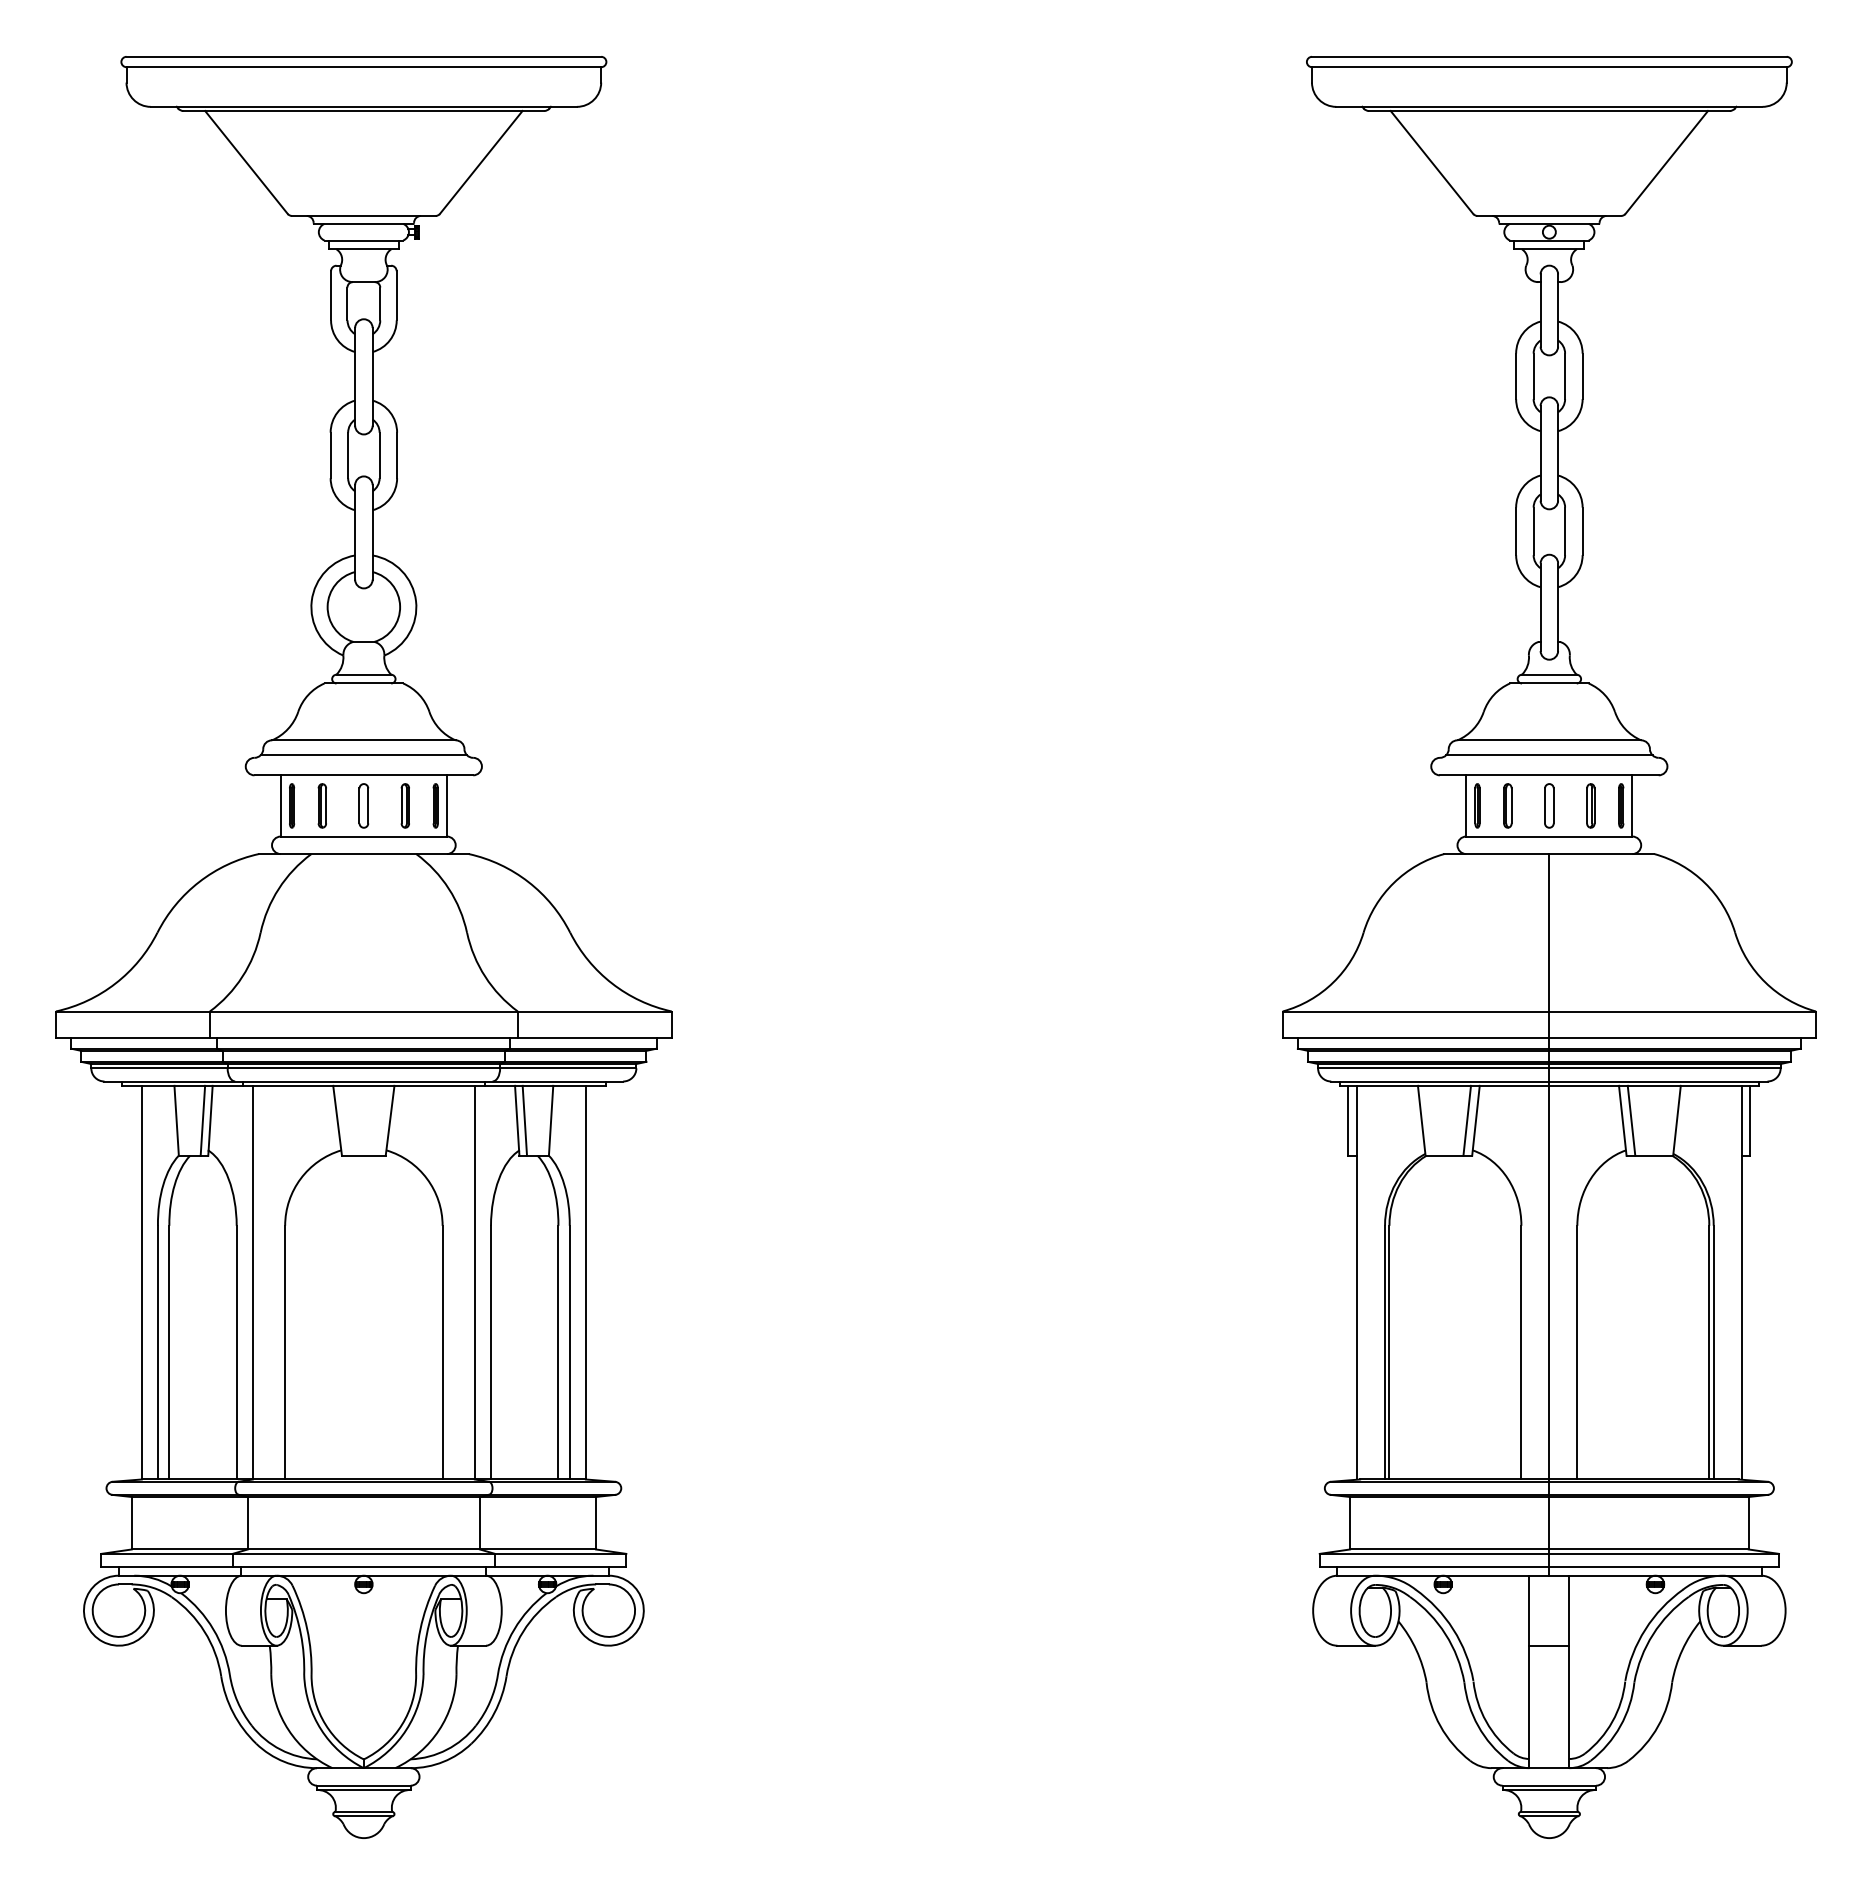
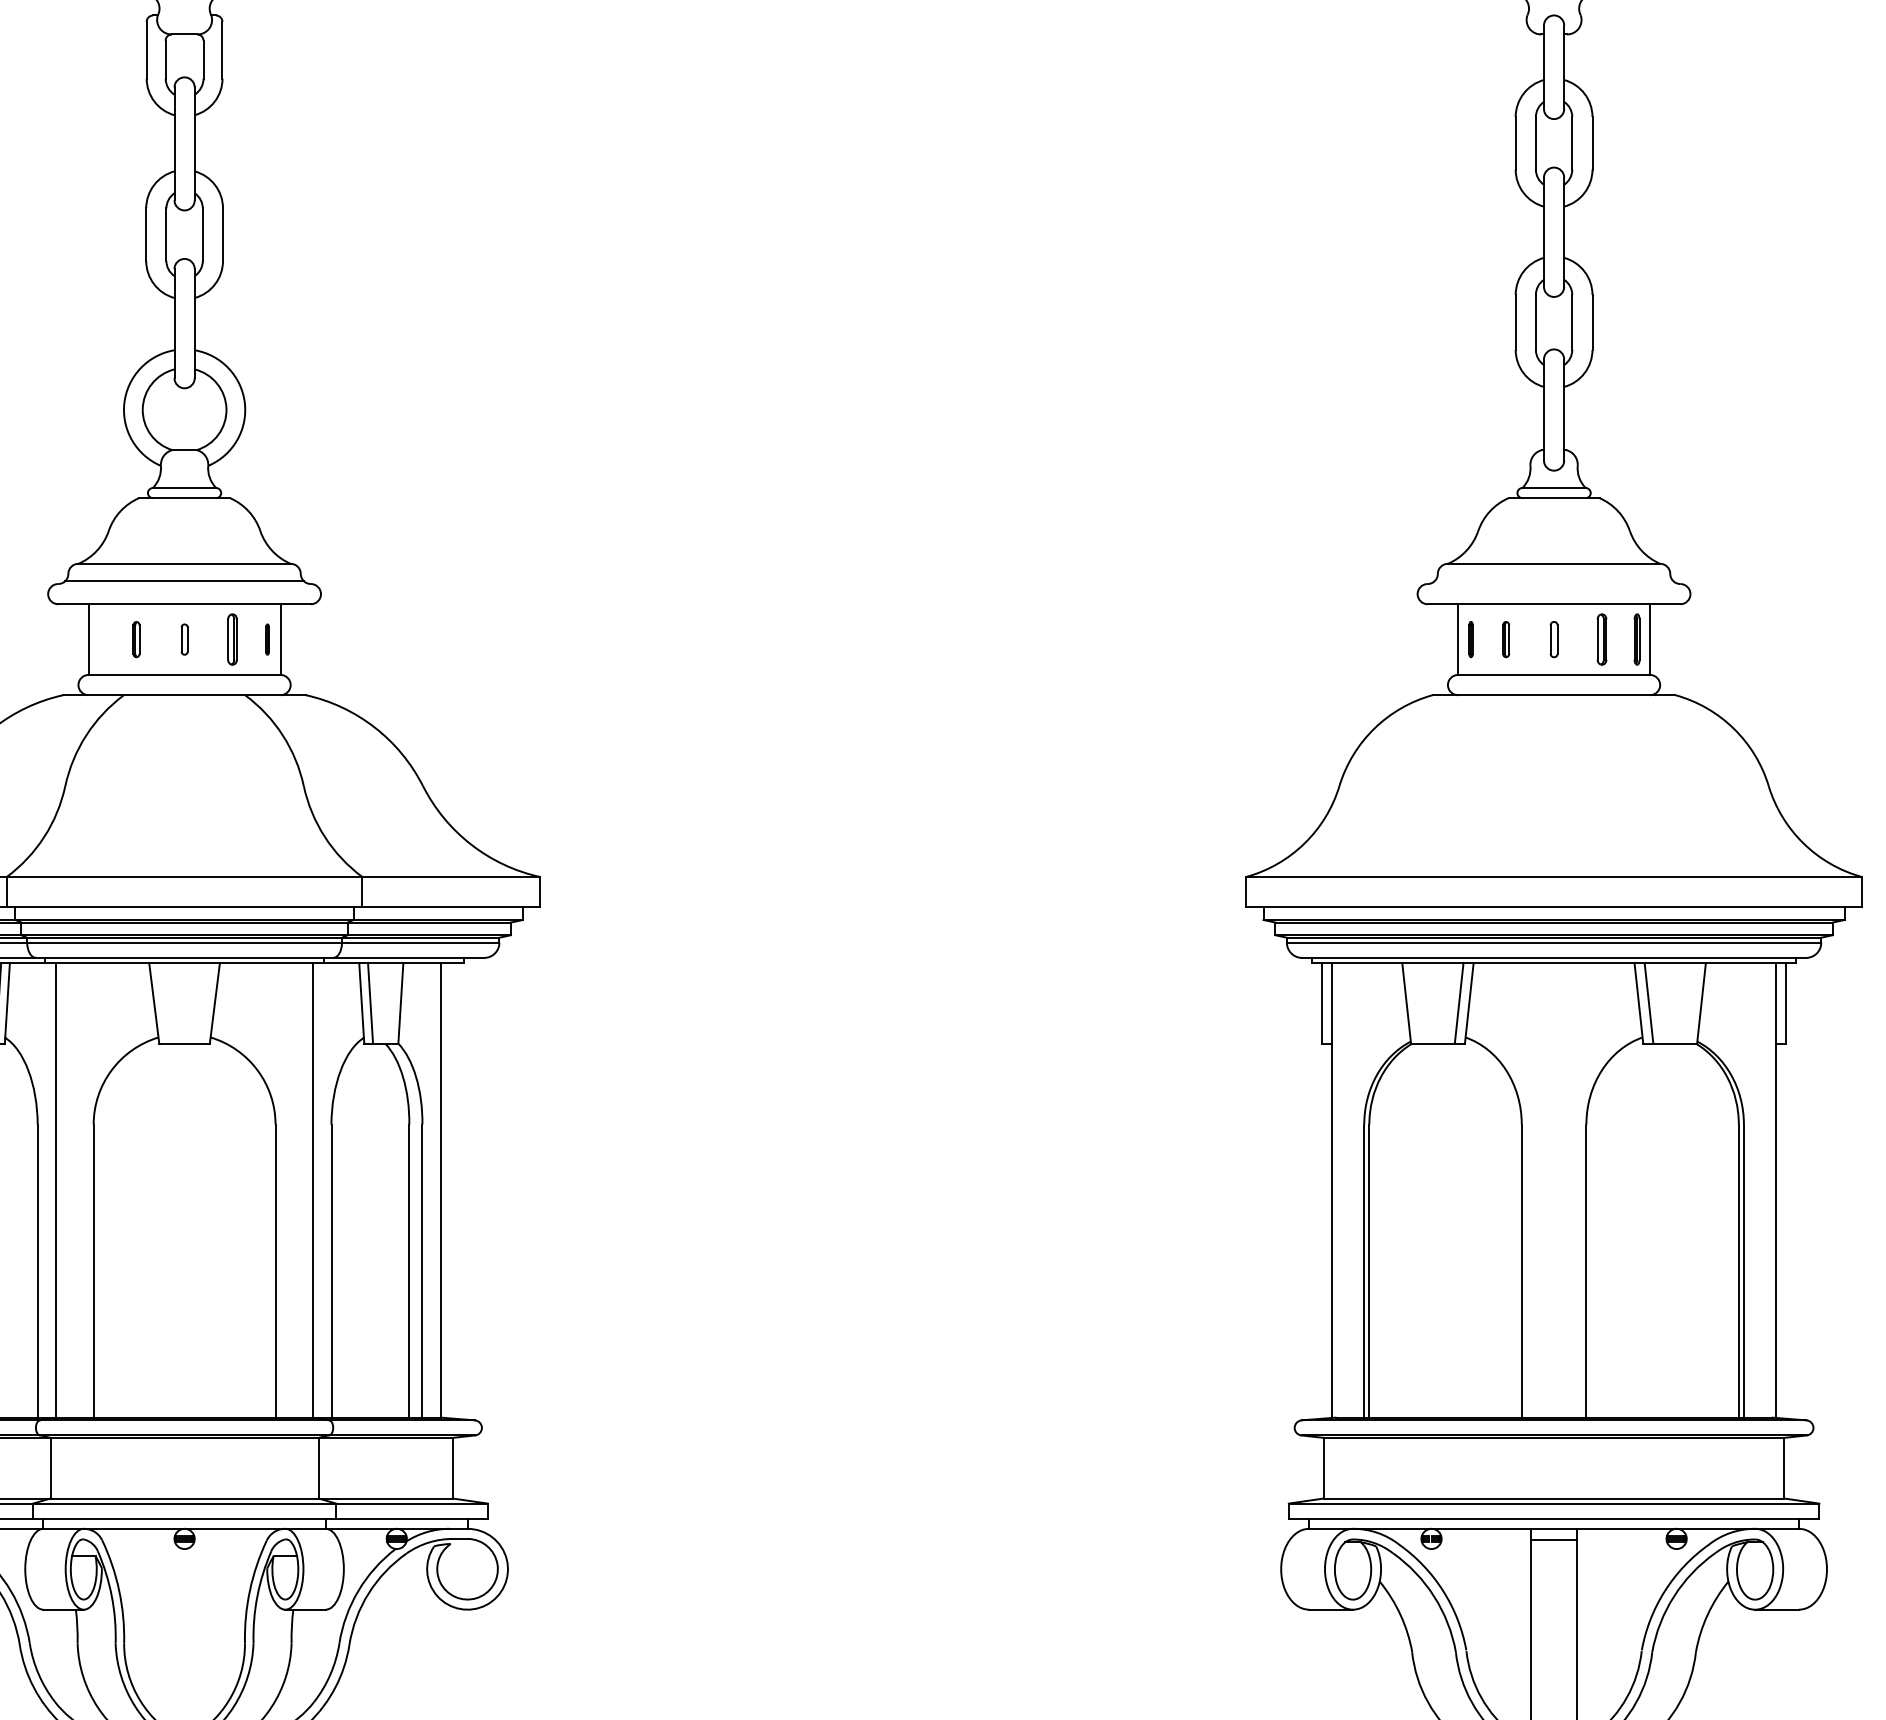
line: (1549, 755) -> (1554, 581), removed
part: (292, 805) -> (102, 639), removed
part: (321, 805) -> (135, 639), size x0.7
part: (363, 805) -> (184, 639), size x0.6
part: (435, 805) -> (267, 639), size x0.6
part: (1477, 805) -> (1471, 639), size x0.7
part: (1507, 805) -> (1505, 639), size x0.7
part: (1549, 805) -> (1554, 639), size x0.7
line: (1549, 1214) -> (1554, 1111), removed
line: (1549, 1645) -> (1554, 1540), moved

